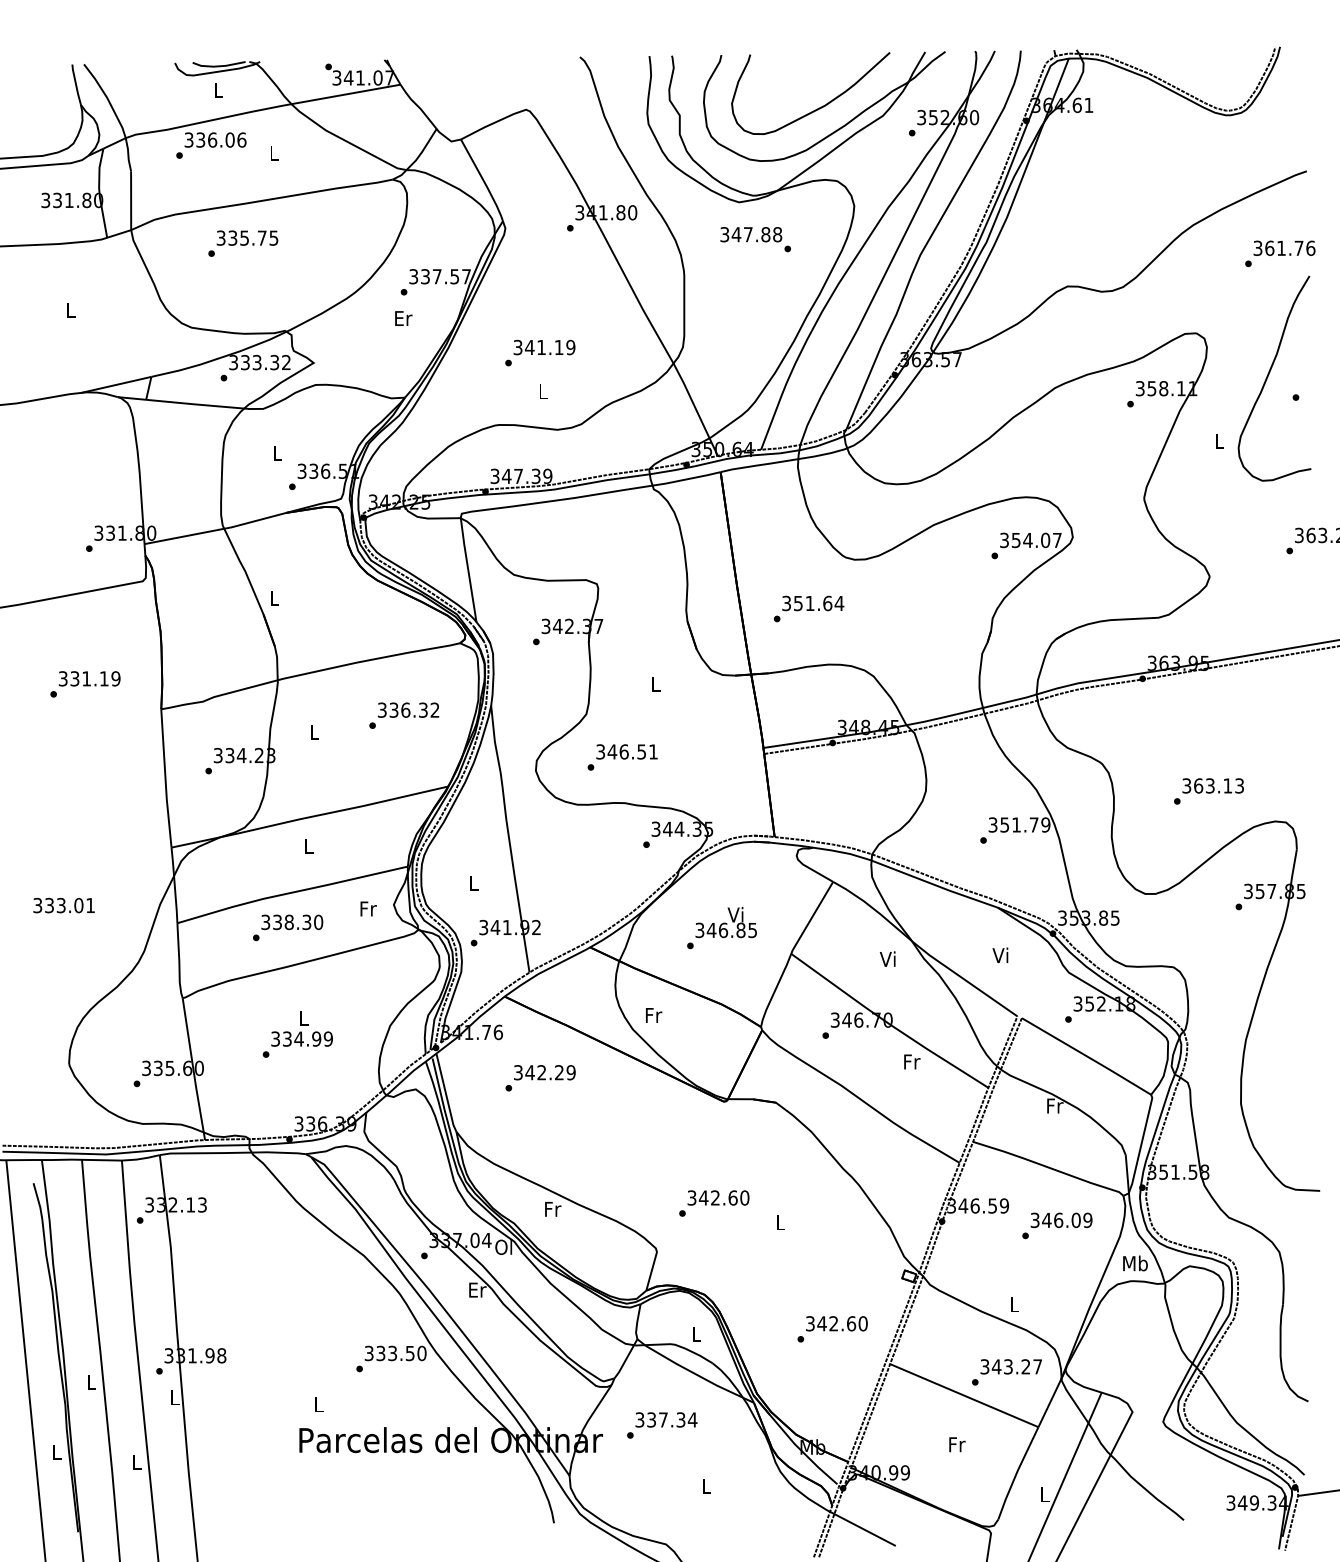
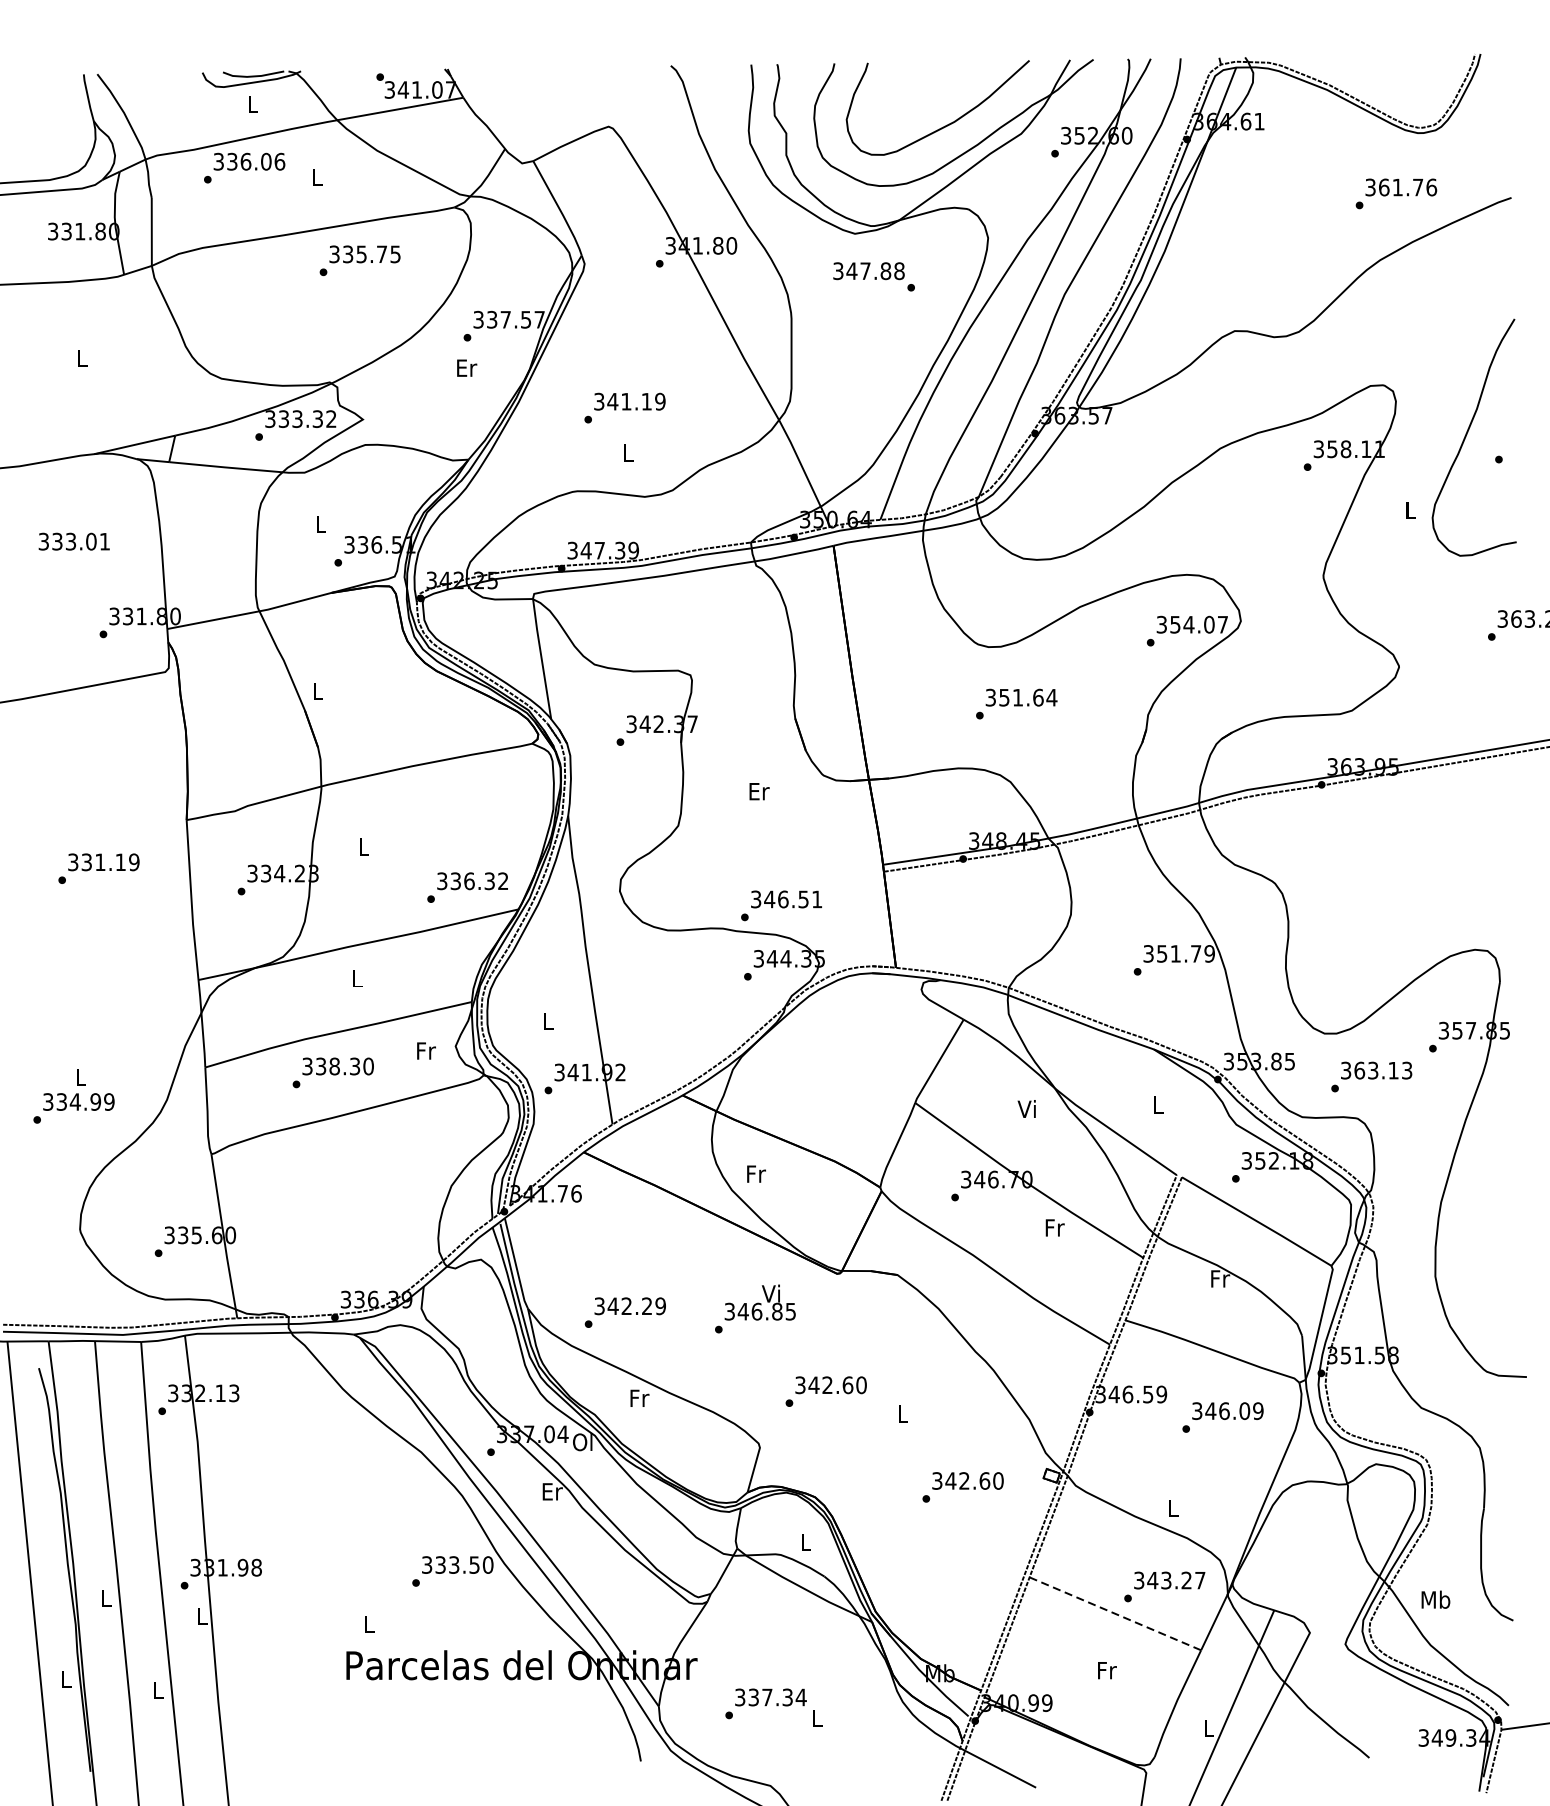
text: (243, 243) -> (360, 260), moved
text: (1280, 253) -> (1396, 193), moved
text: (808, 608) -> (1016, 703), moved
text: (85, 684) -> (99, 868), moved
text: (656, 684) -> (759, 791), L -> Er
text: (404, 715) -> (467, 887), moved
text: (622, 757) -> (781, 905), moved
text: (1208, 791) -> (1371, 1077), moved
text: (63, 905) -> (73, 541), moved
text: (721, 928) -> (754, 1309), moved
text: (1000, 955) -> (1157, 1104), Vi -> L
text: (297, 1034) -> (73, 1096), moved
text: (540, 1078) -> (625, 1312), moved
text: (1135, 1263) -> (1435, 1599), moved
text: (832, 1329) -> (962, 1487), moved
line: (964, 1395) -> (1115, 1613), solid -> dashed
text: (662, 1425) -> (766, 1703), moved

